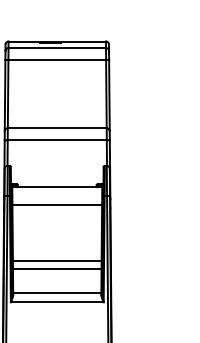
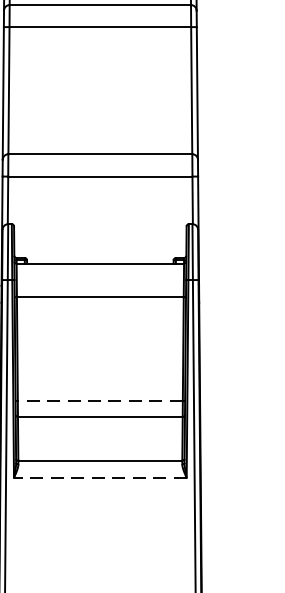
line: (56, 260) -> (98, 400), solid -> dashed
line: (56, 302) -> (98, 478), solid -> dashed

